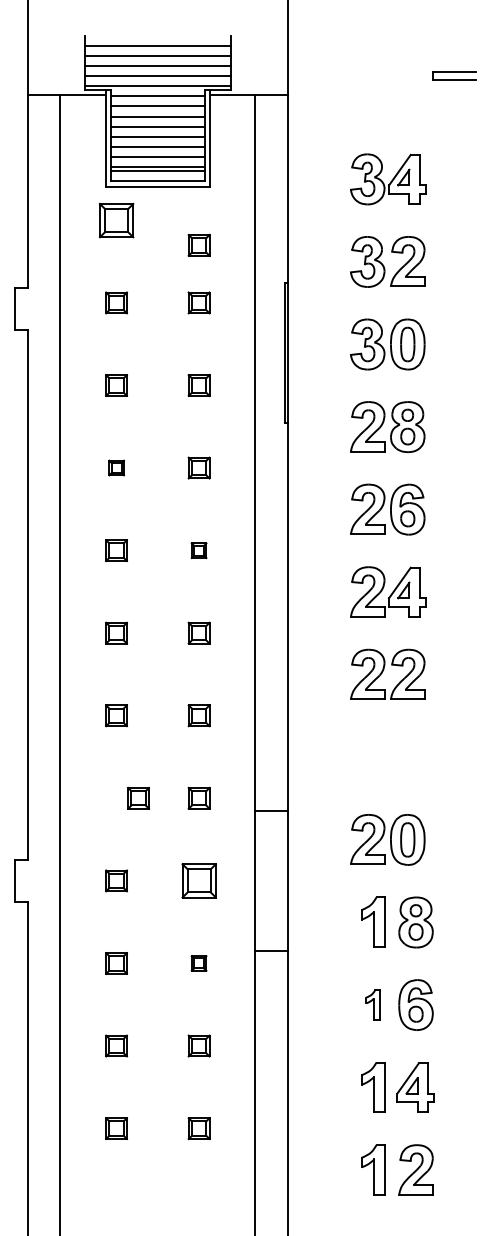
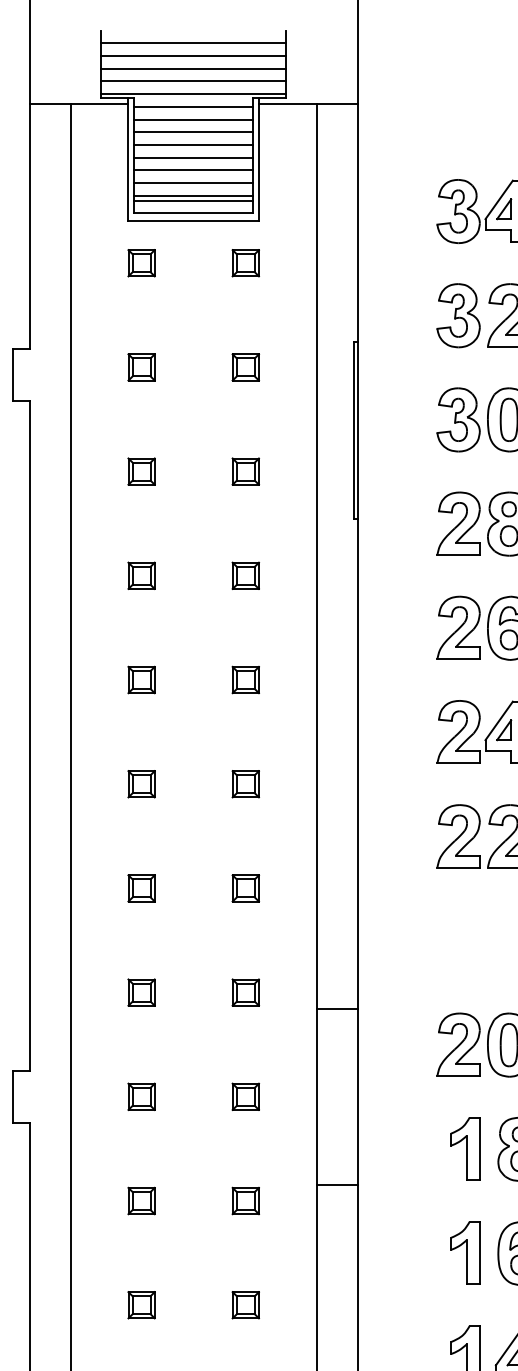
part: (116, 219) -> (141, 262), size x0.62
part: (198, 244) -> (245, 262), moved
part: (116, 467) -> (141, 575), size x1.43
part: (198, 550) -> (245, 679), size x1.43
part: (138, 797) -> (141, 991), moved
part: (198, 880) -> (245, 1096), size x0.62
part: (198, 963) -> (245, 1201), size x1.43
part: (373, 1004) -> (465, 1252), size x1.67

